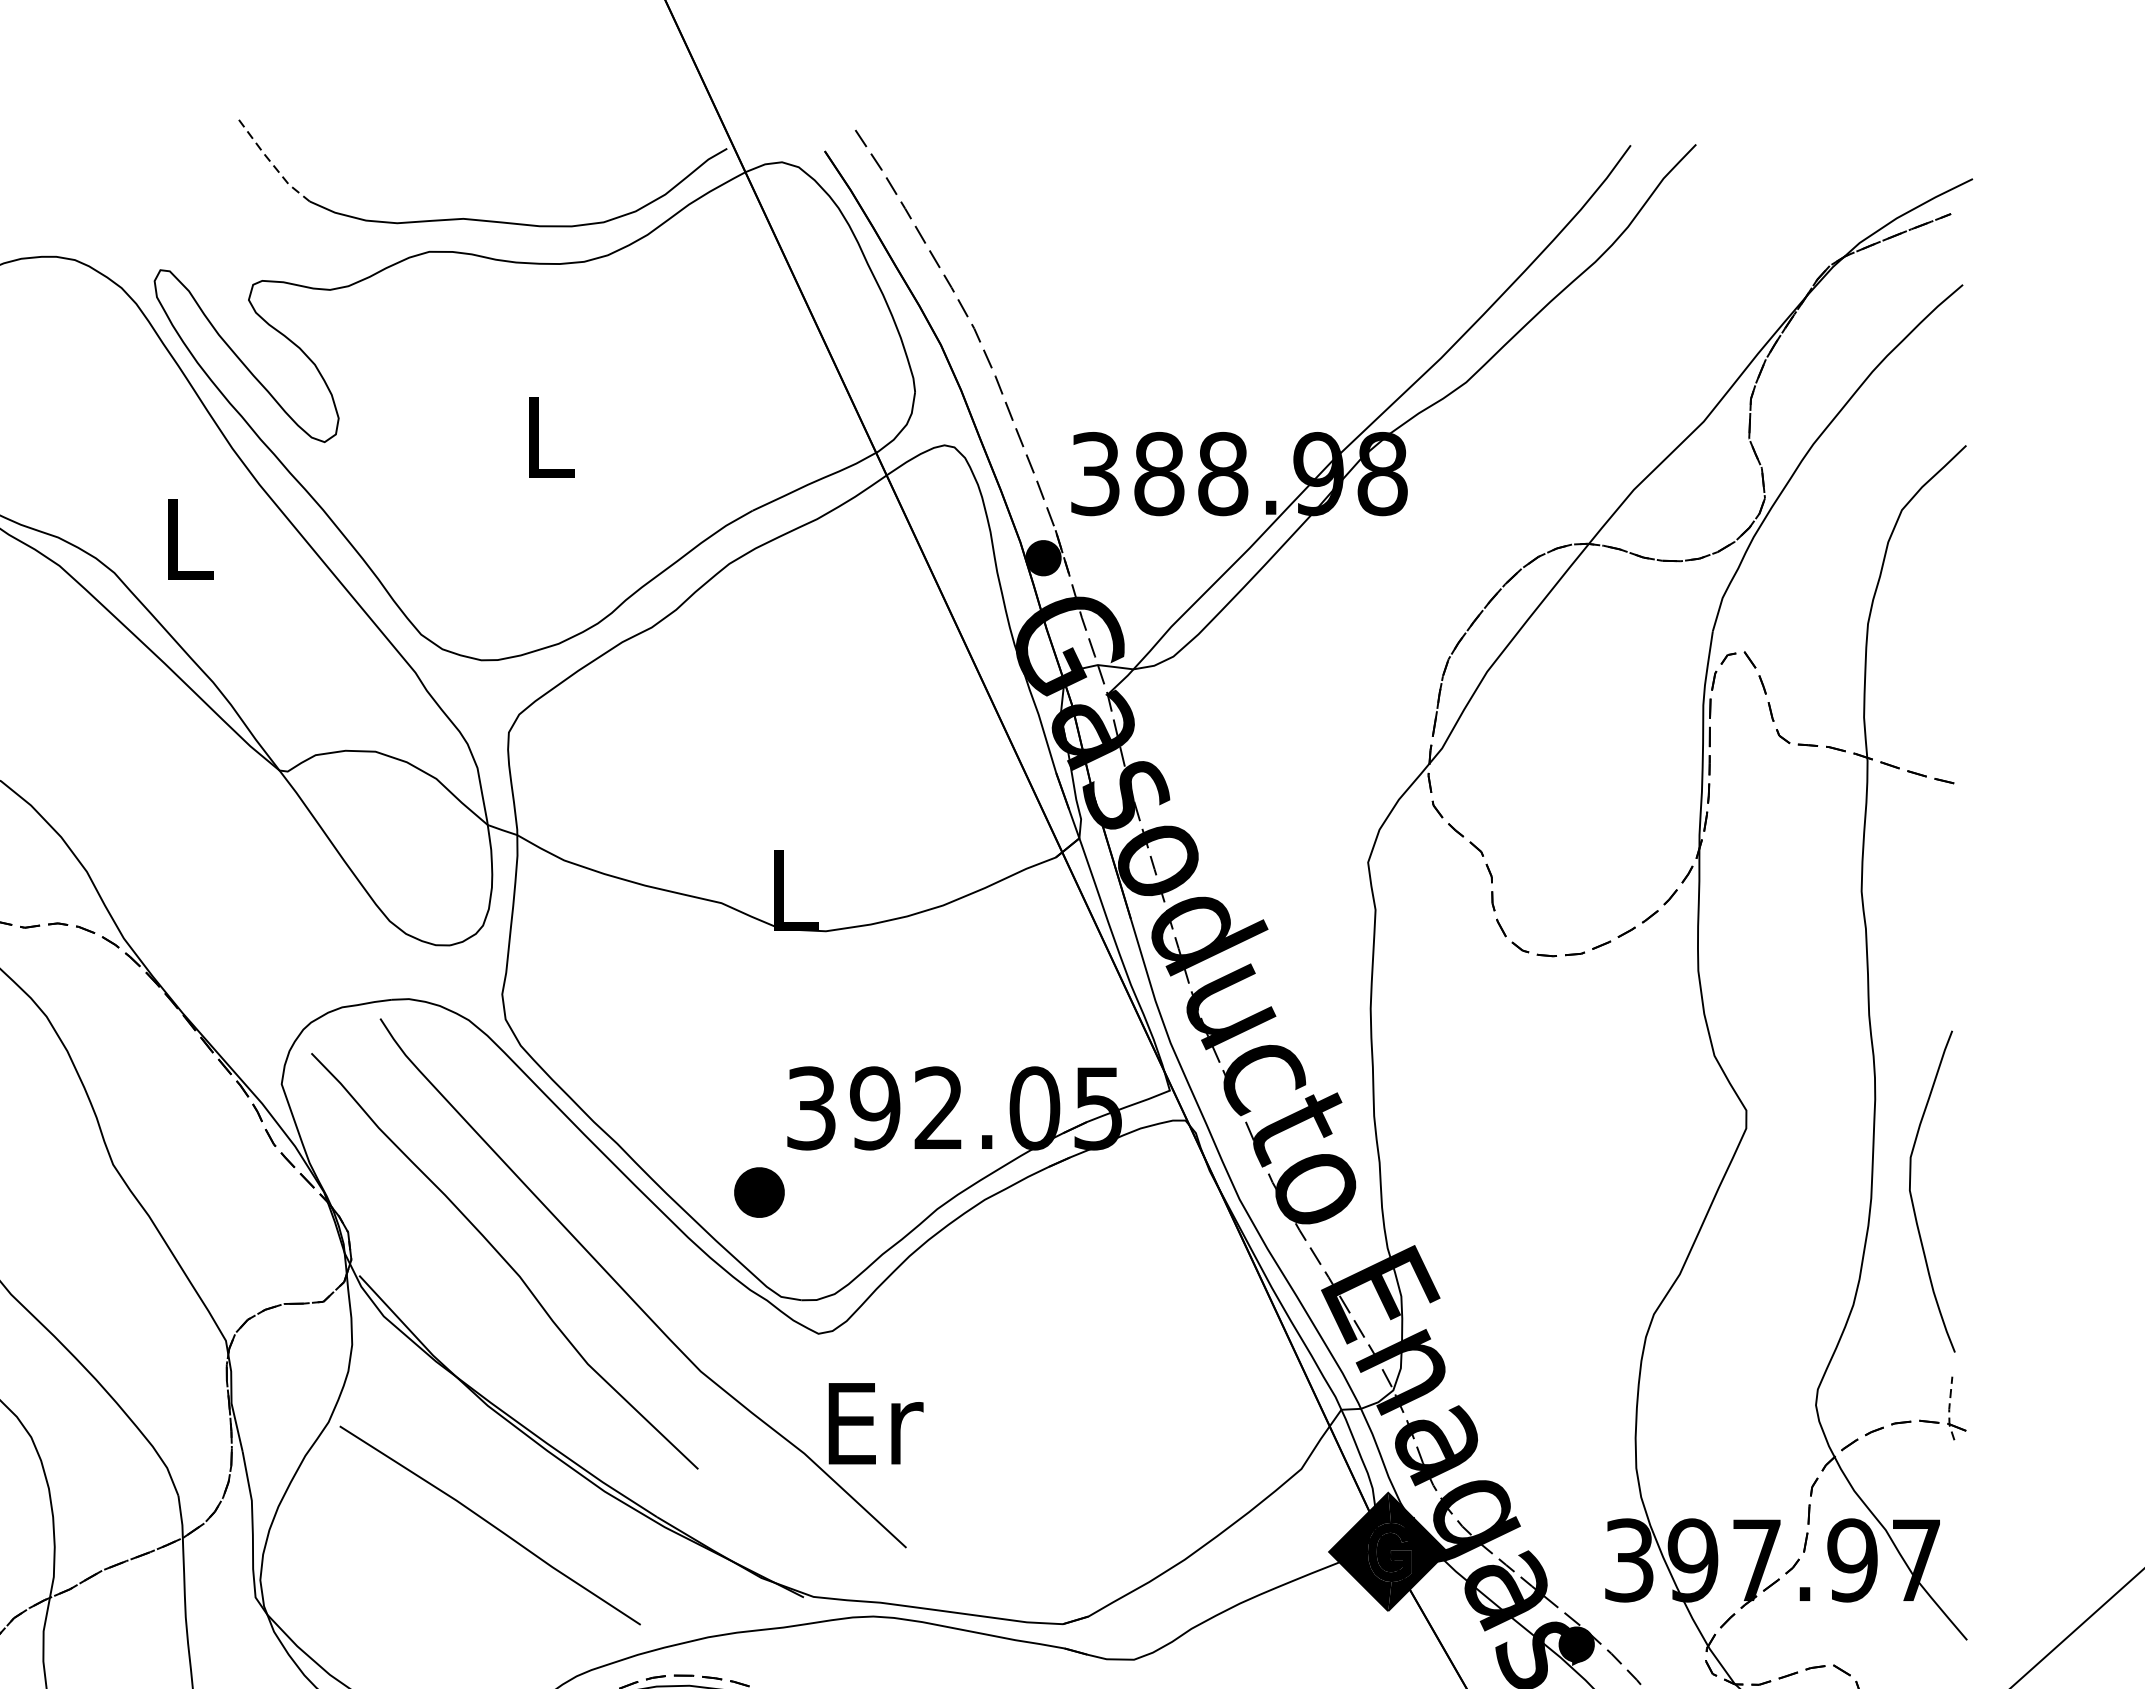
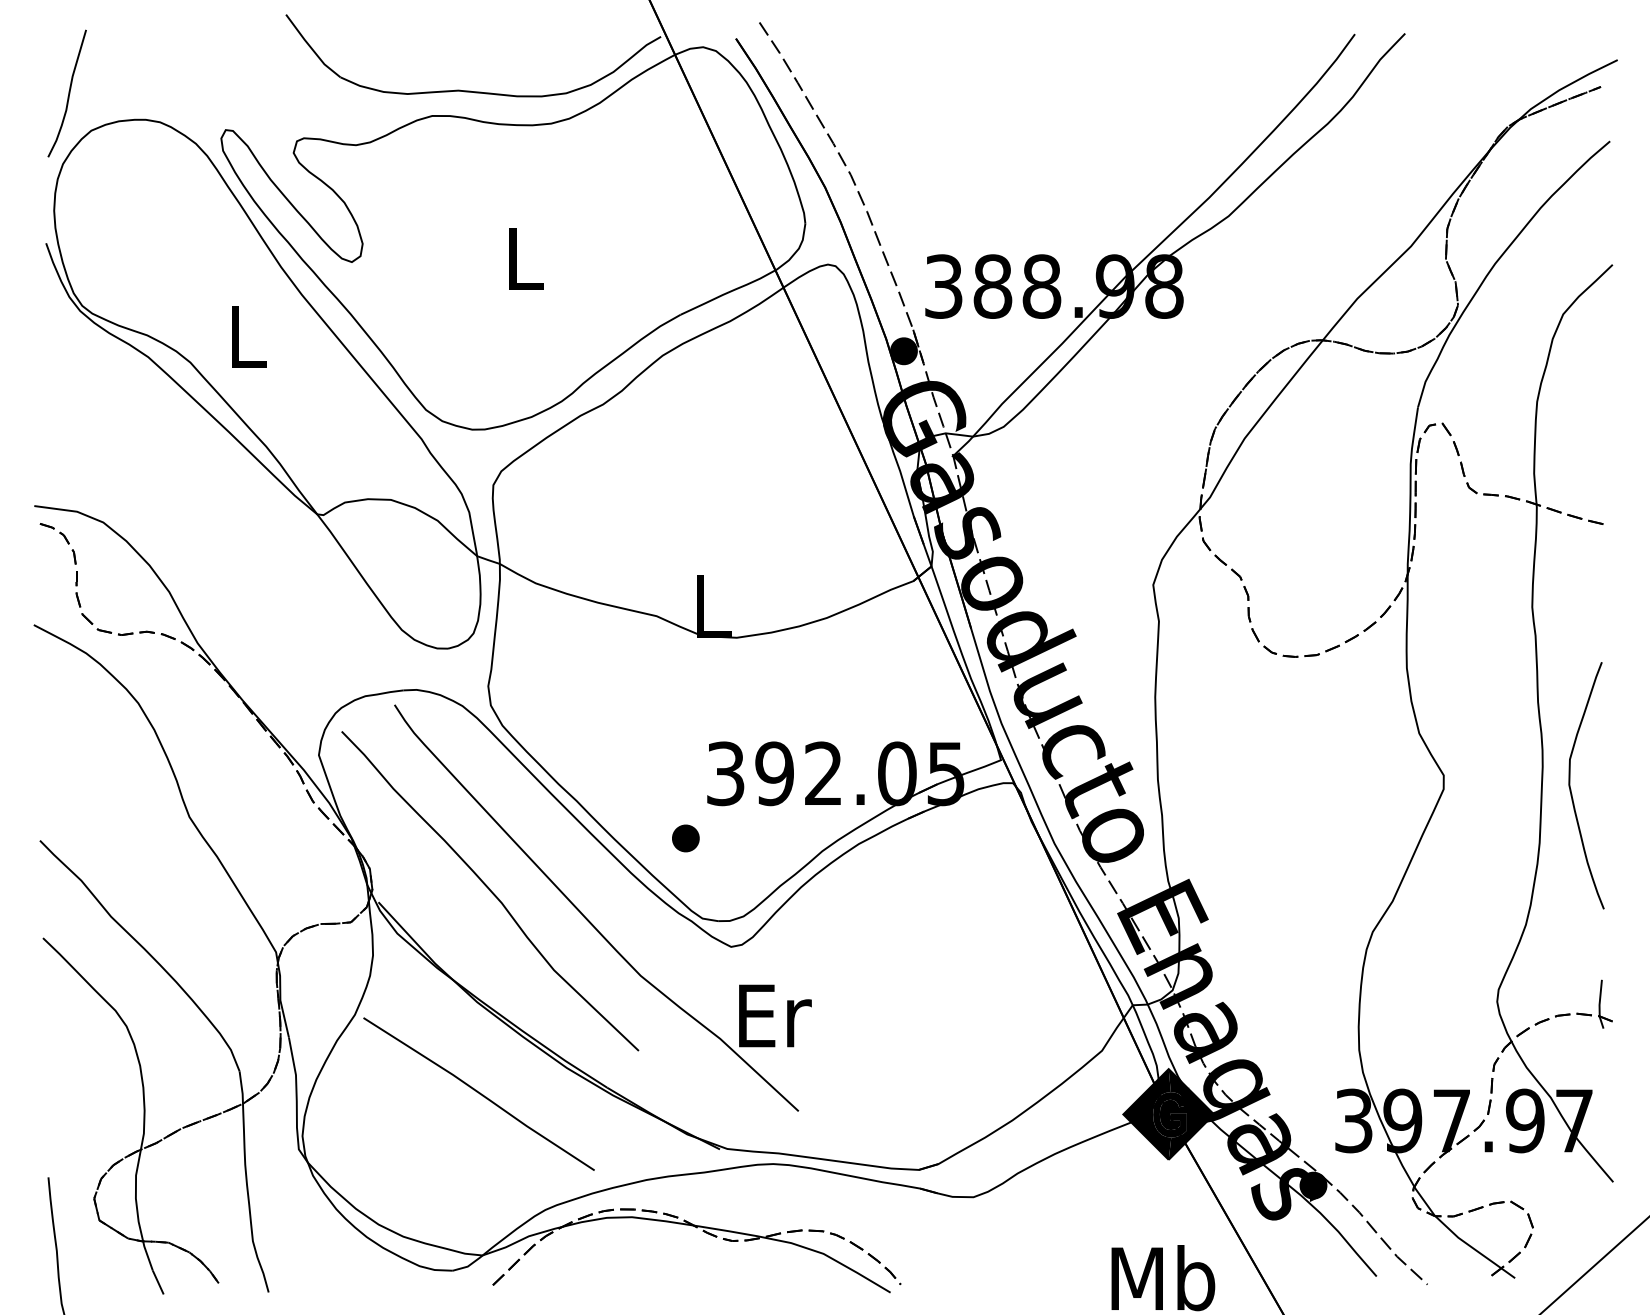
line: (272, 163) -> (311, 48), dashed -> solid
part: (759, 1192) -> (685, 838), size x0.71
curve: (1912, 1196) -> (1571, 789), moved
line: (1949, 1410) -> (1599, 1005), dashed -> solid

